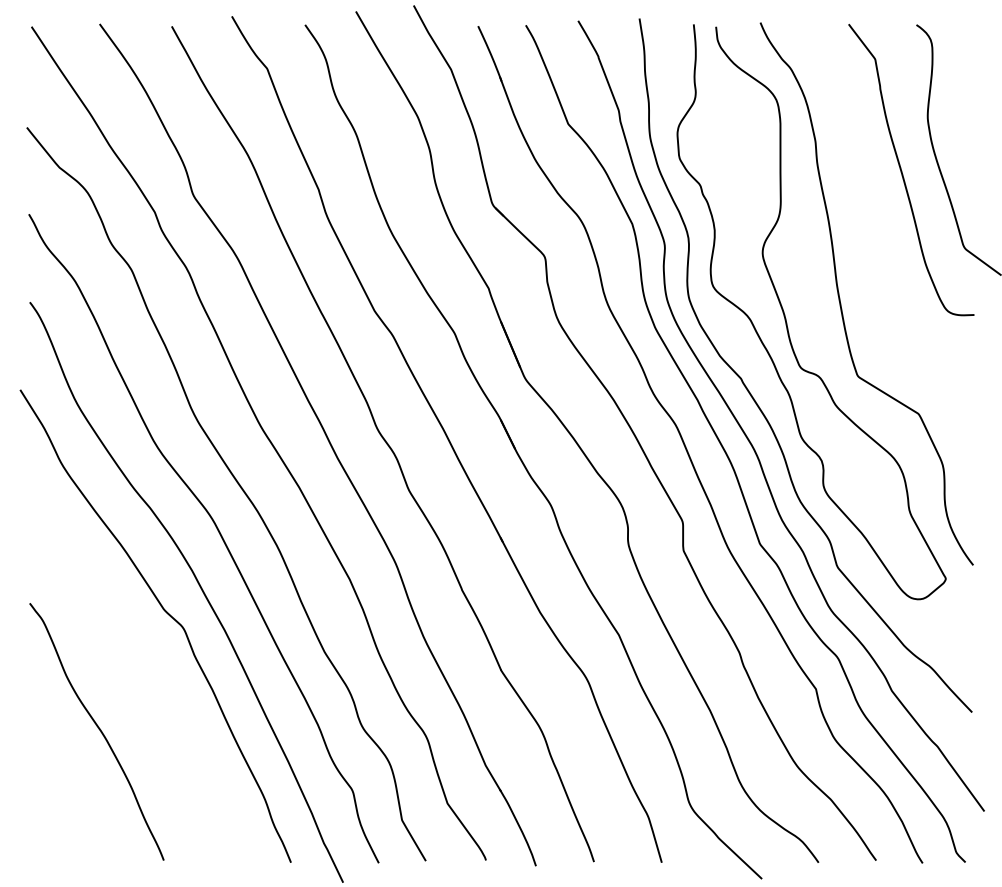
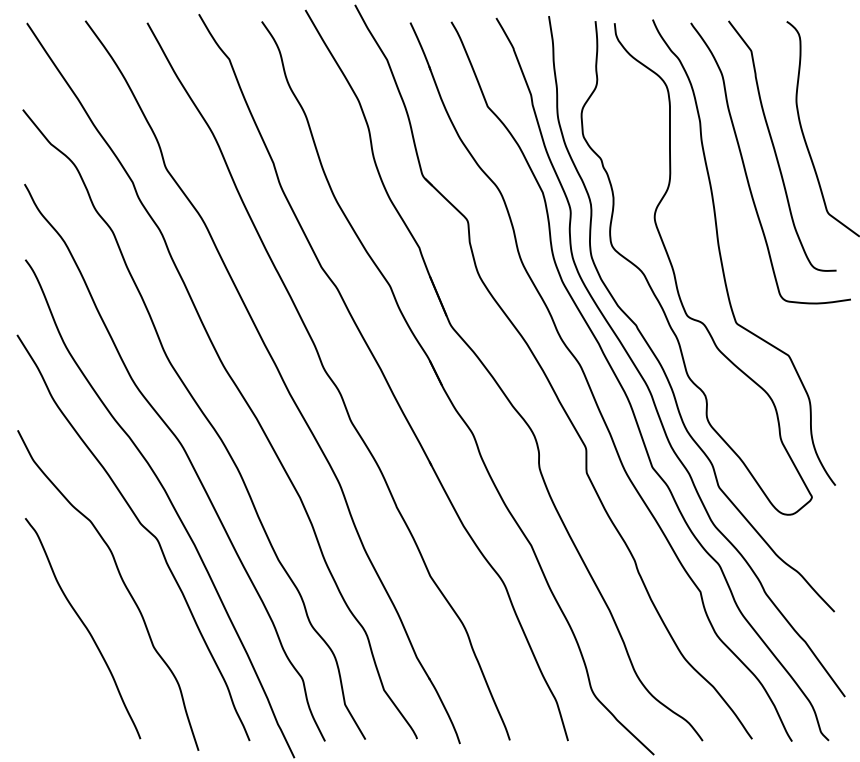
curve: (869, 199) -> (746, 171), added
curve: (143, 678) -> (123, 582), added

